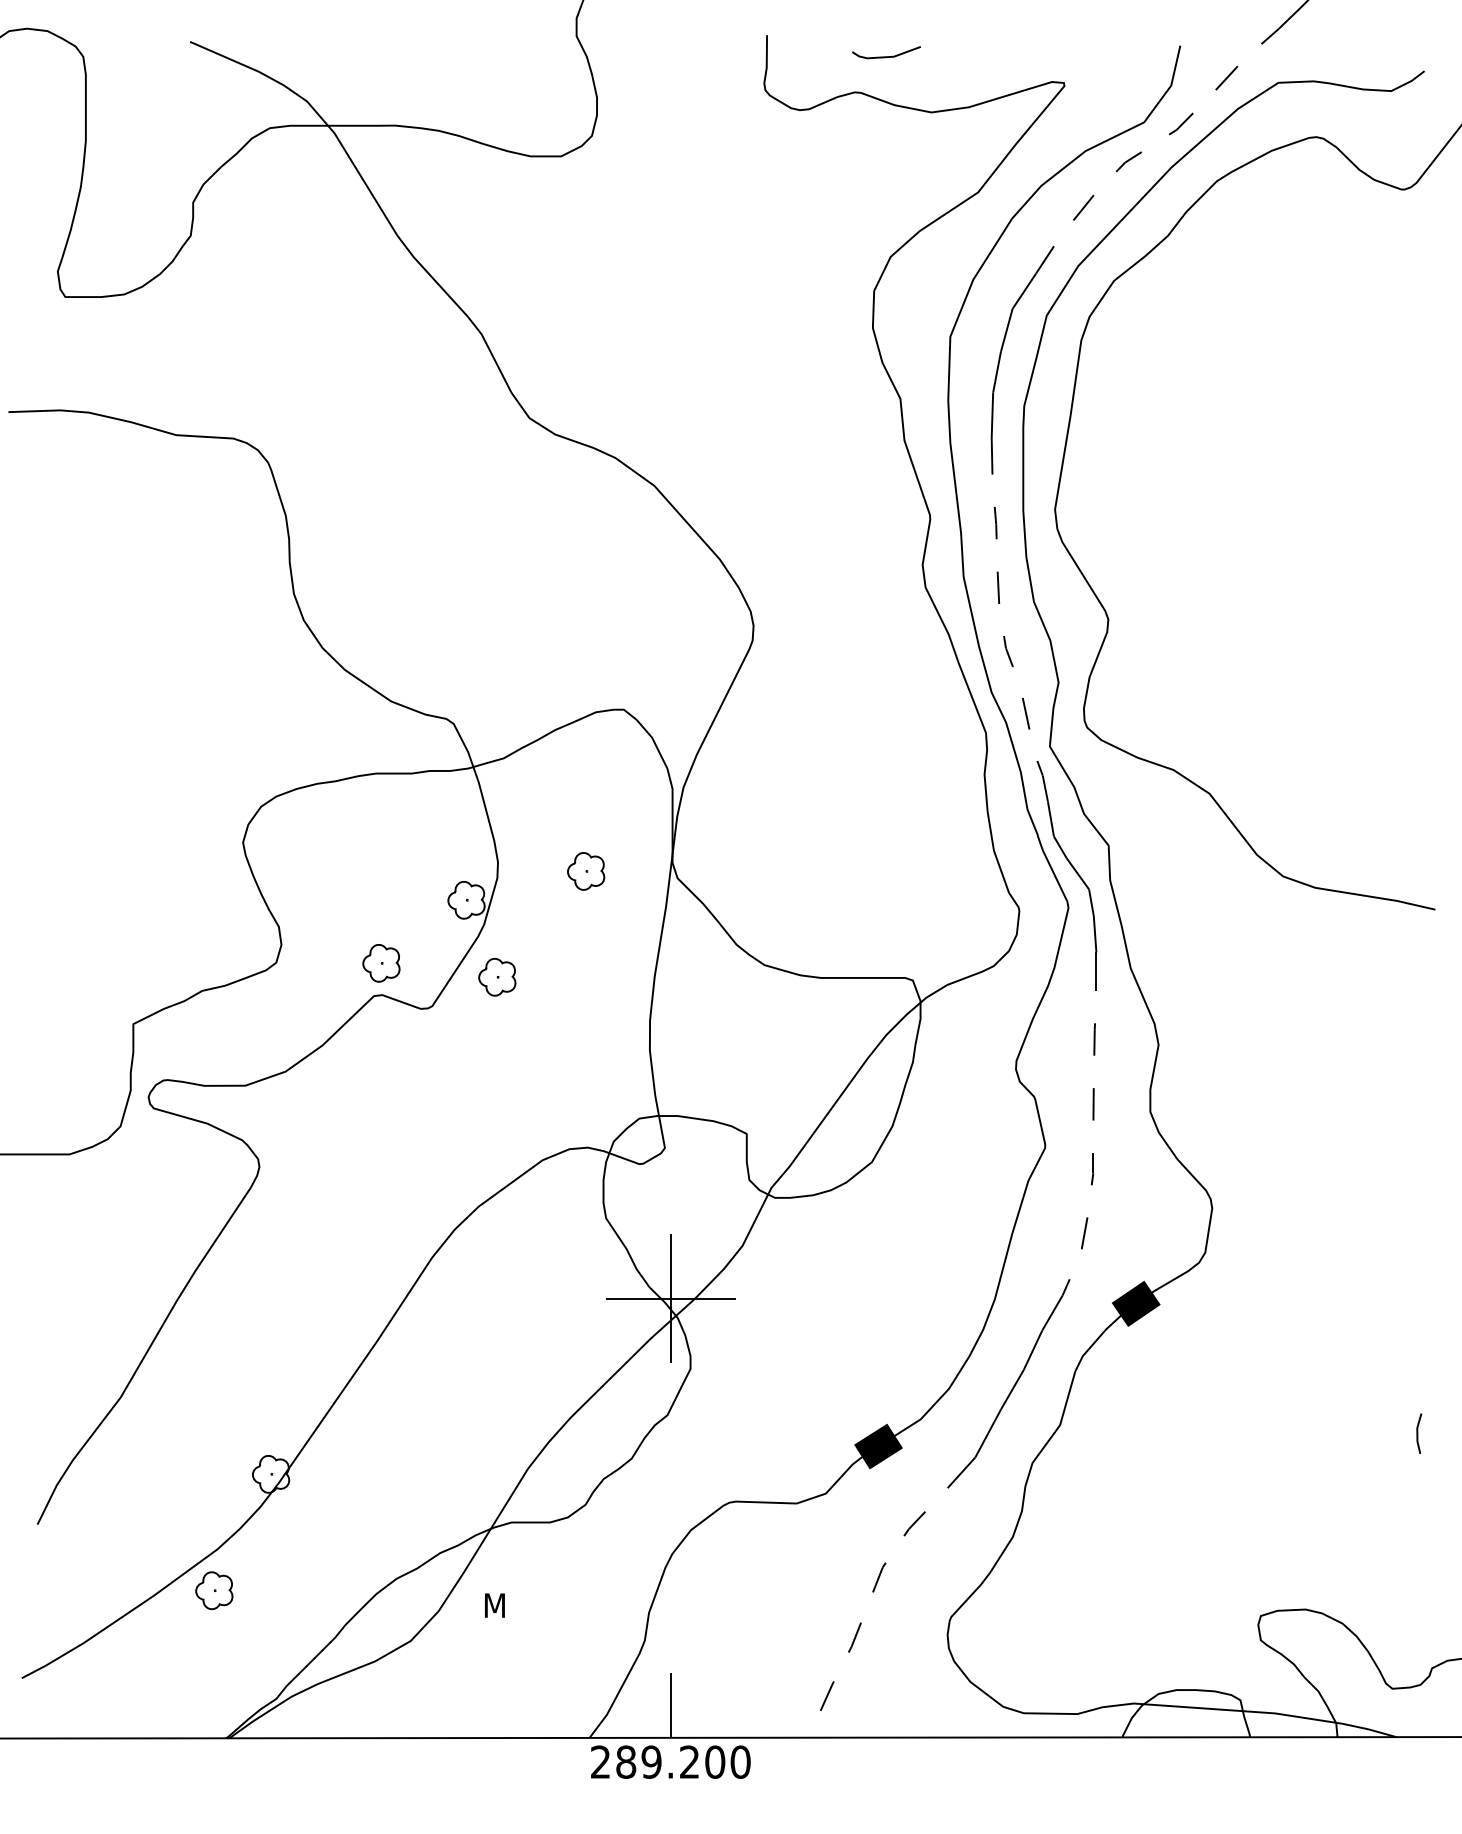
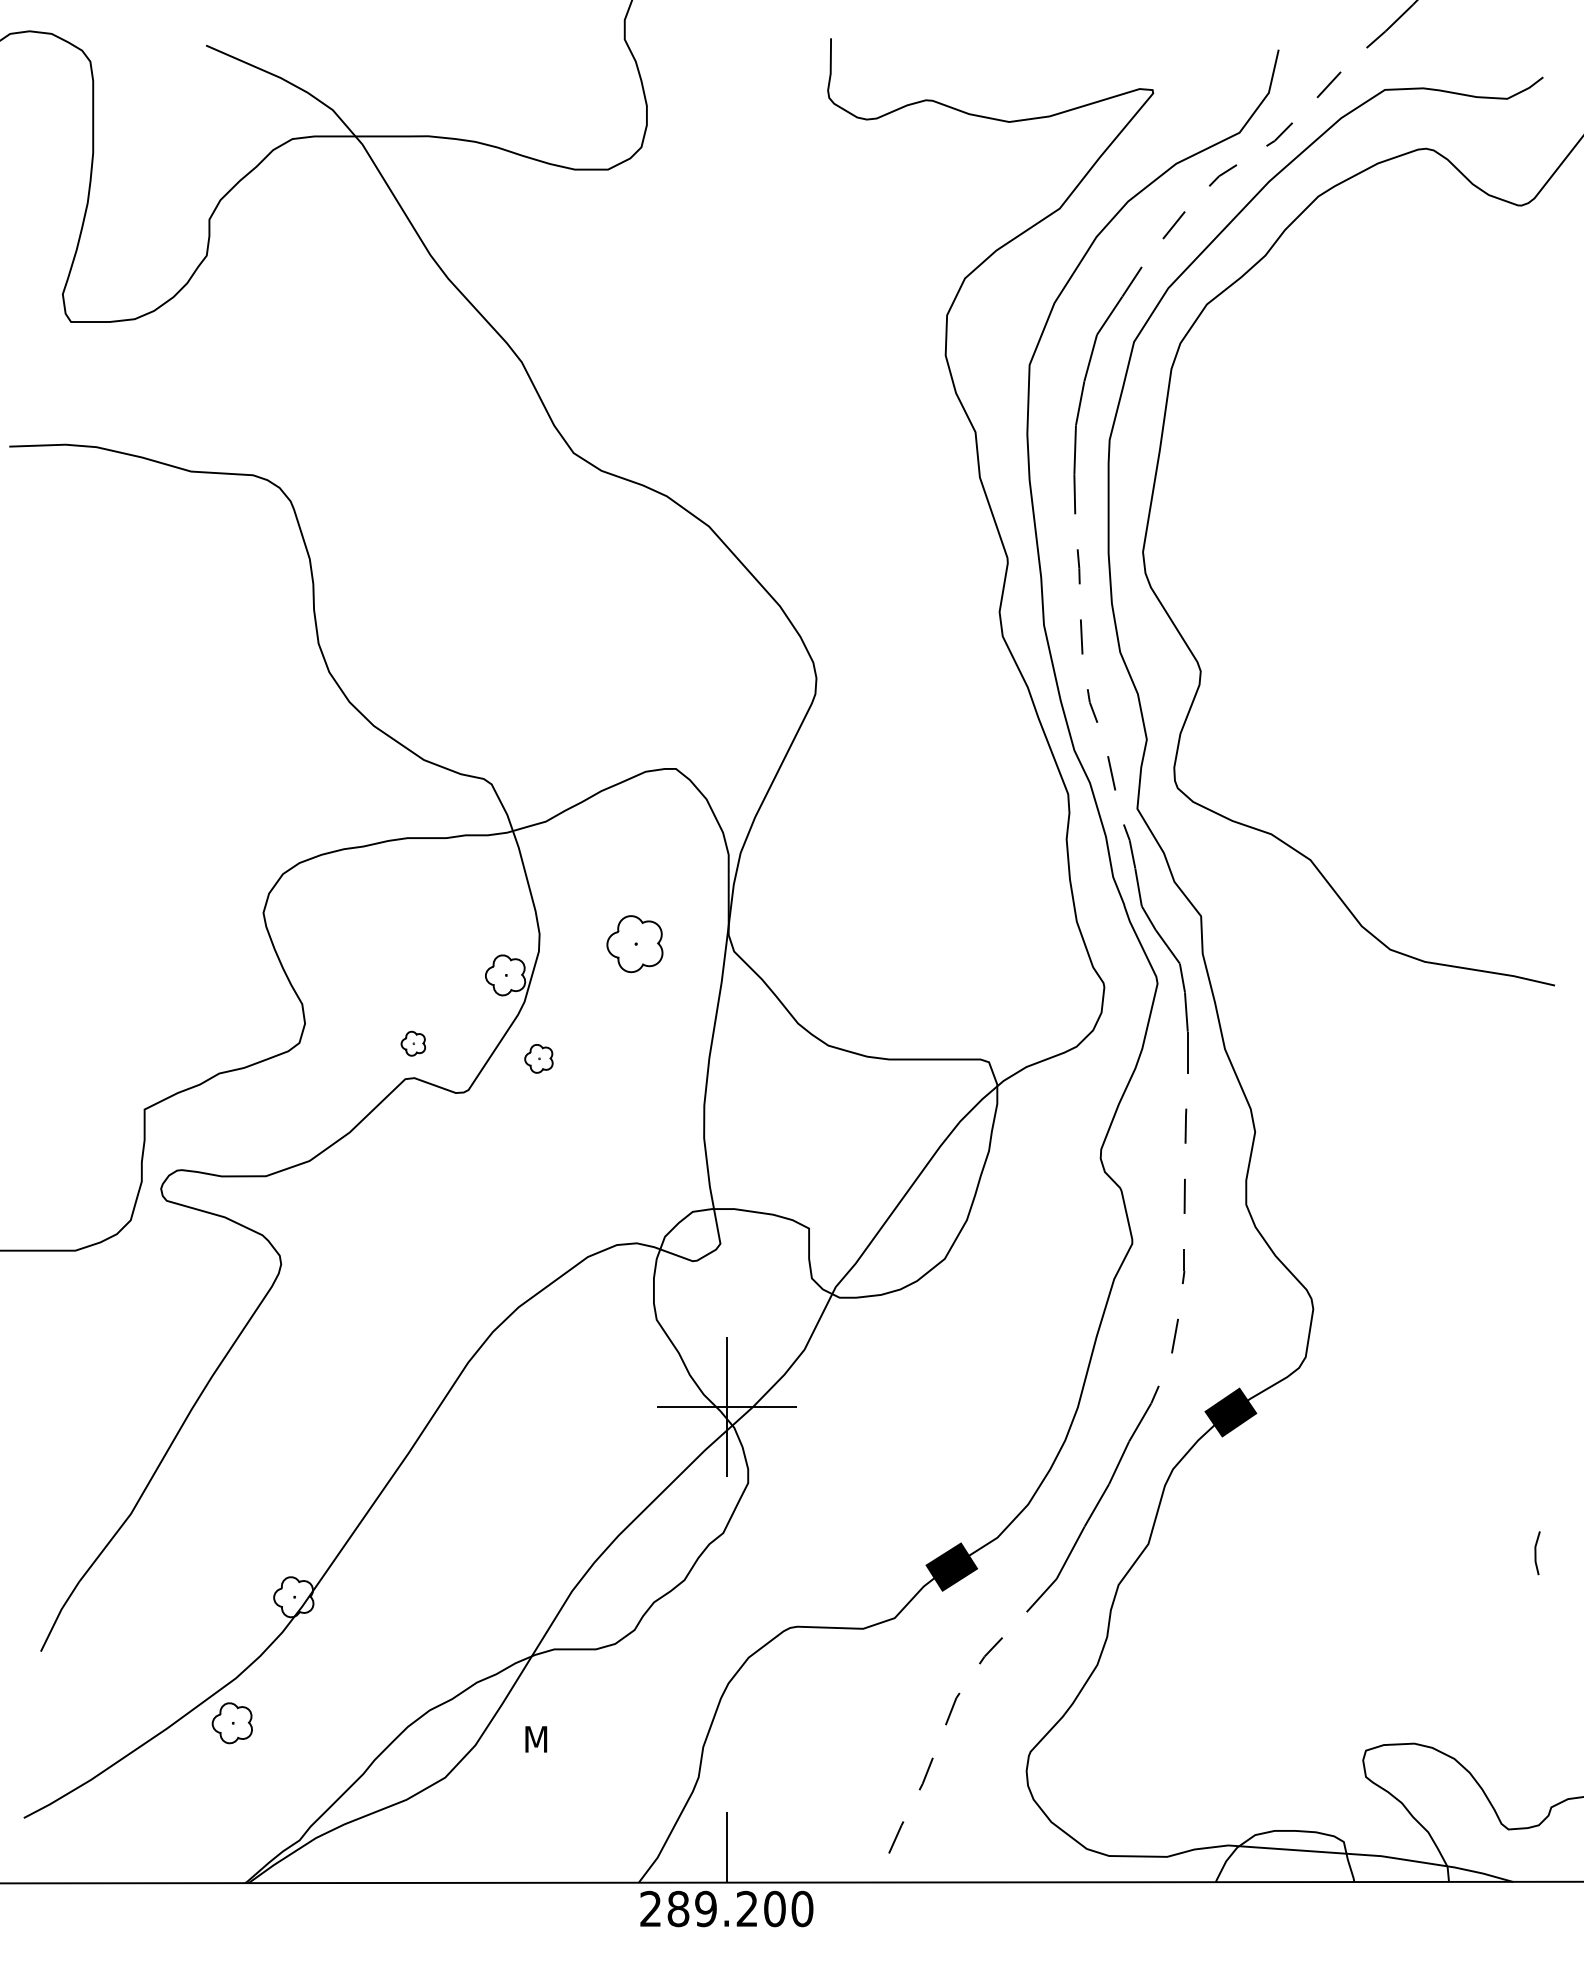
line: (886, 56) -> (960, 61), removed
part: (586, 871) -> (635, 944), size x1.4
part: (381, 963) -> (413, 1043), size x0.6
part: (497, 977) -> (539, 1059), size x0.7

